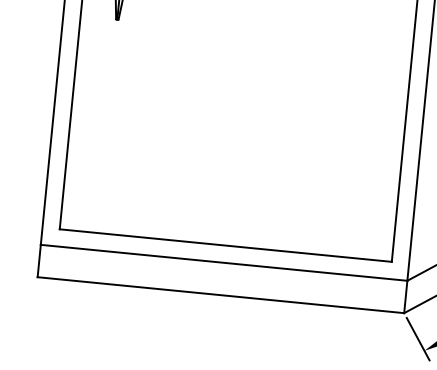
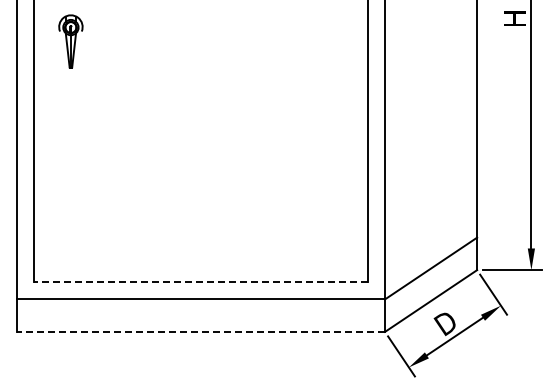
line: (225, 245) -> (200, 282), solid -> dashed
line: (220, 294) -> (200, 331), solid -> dashed

